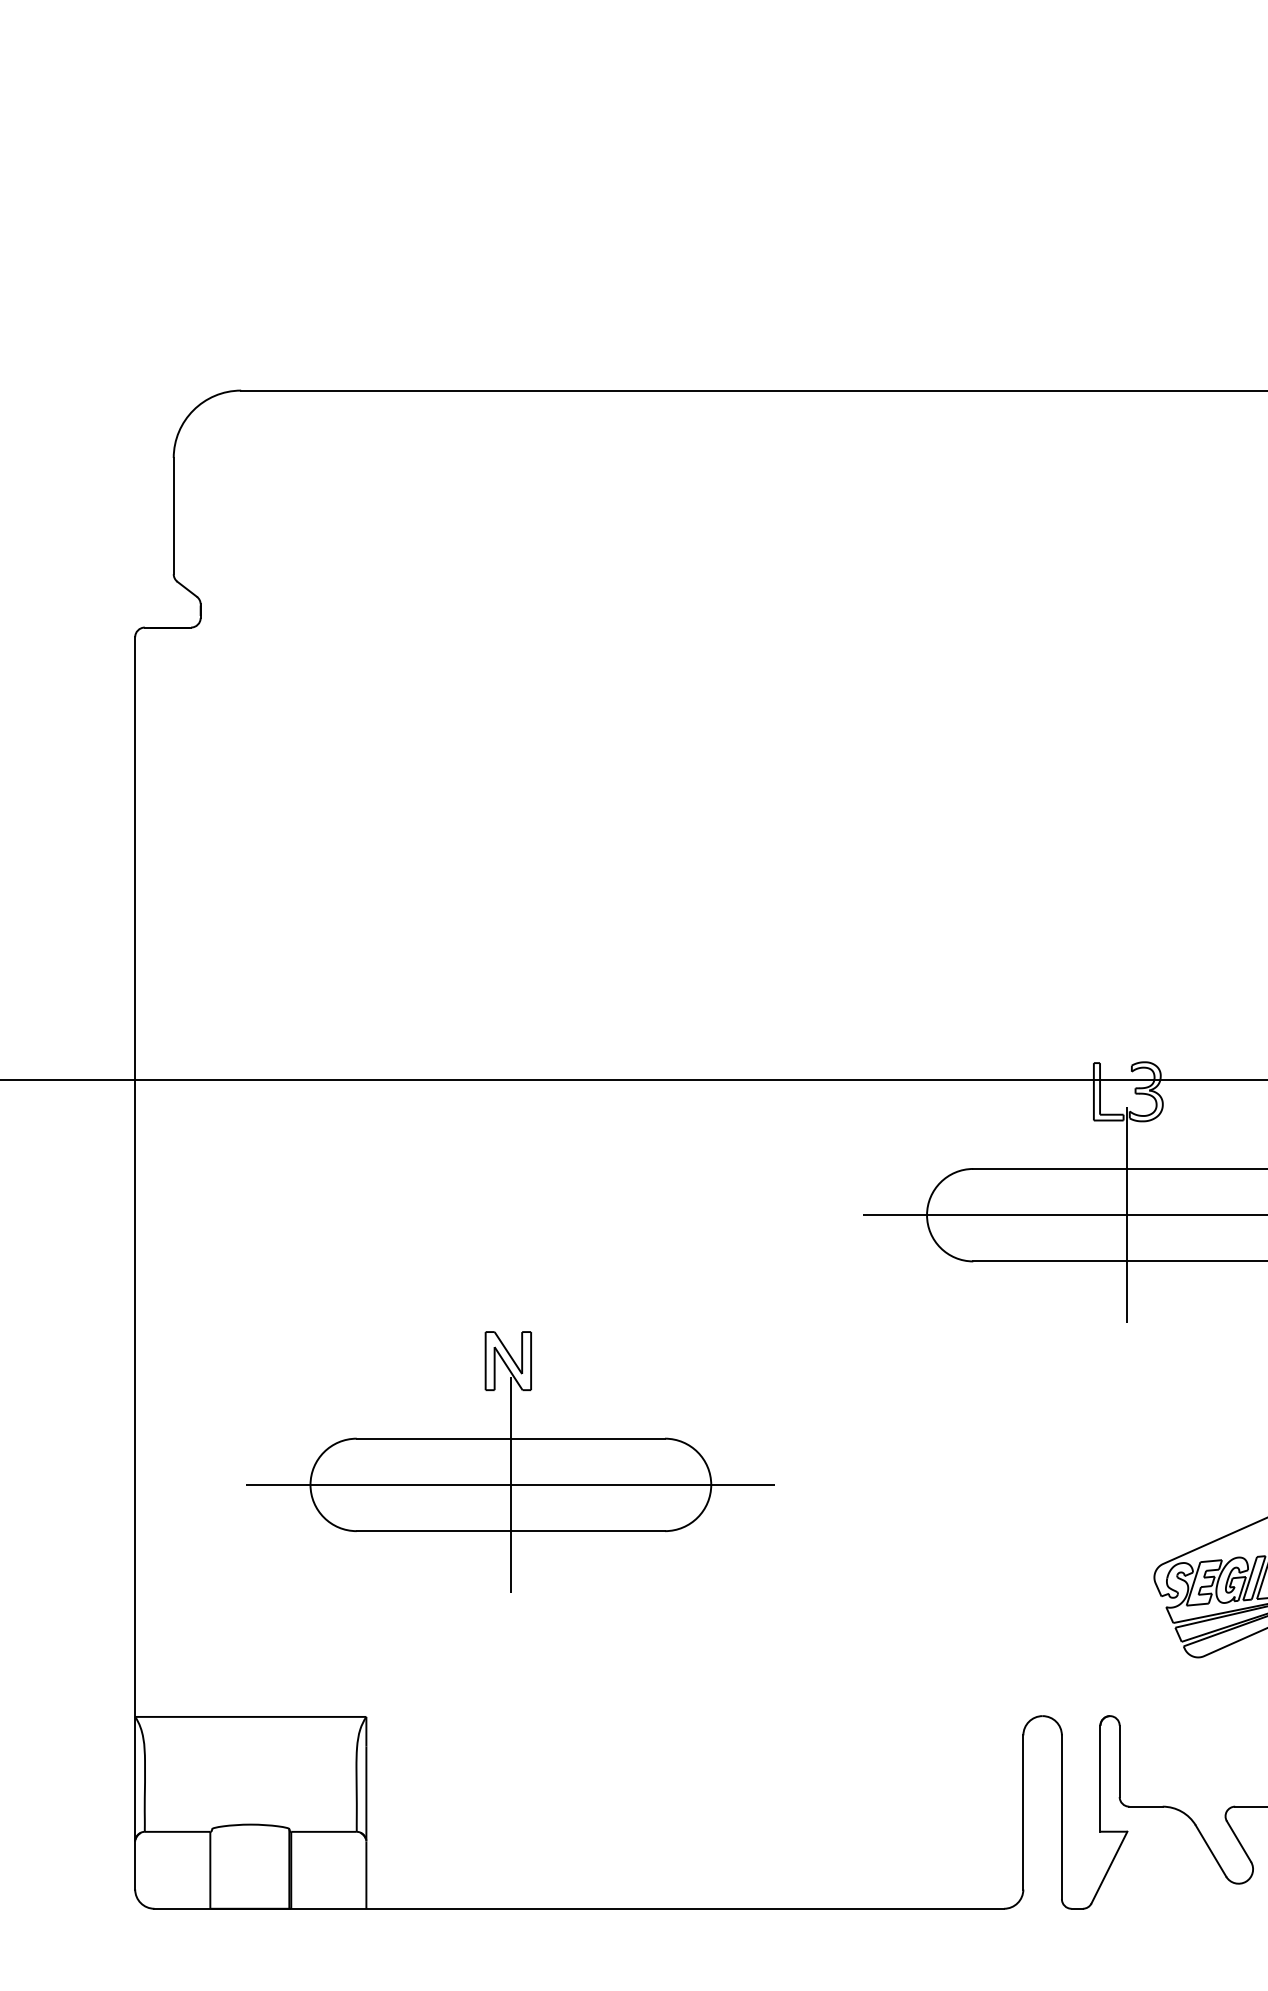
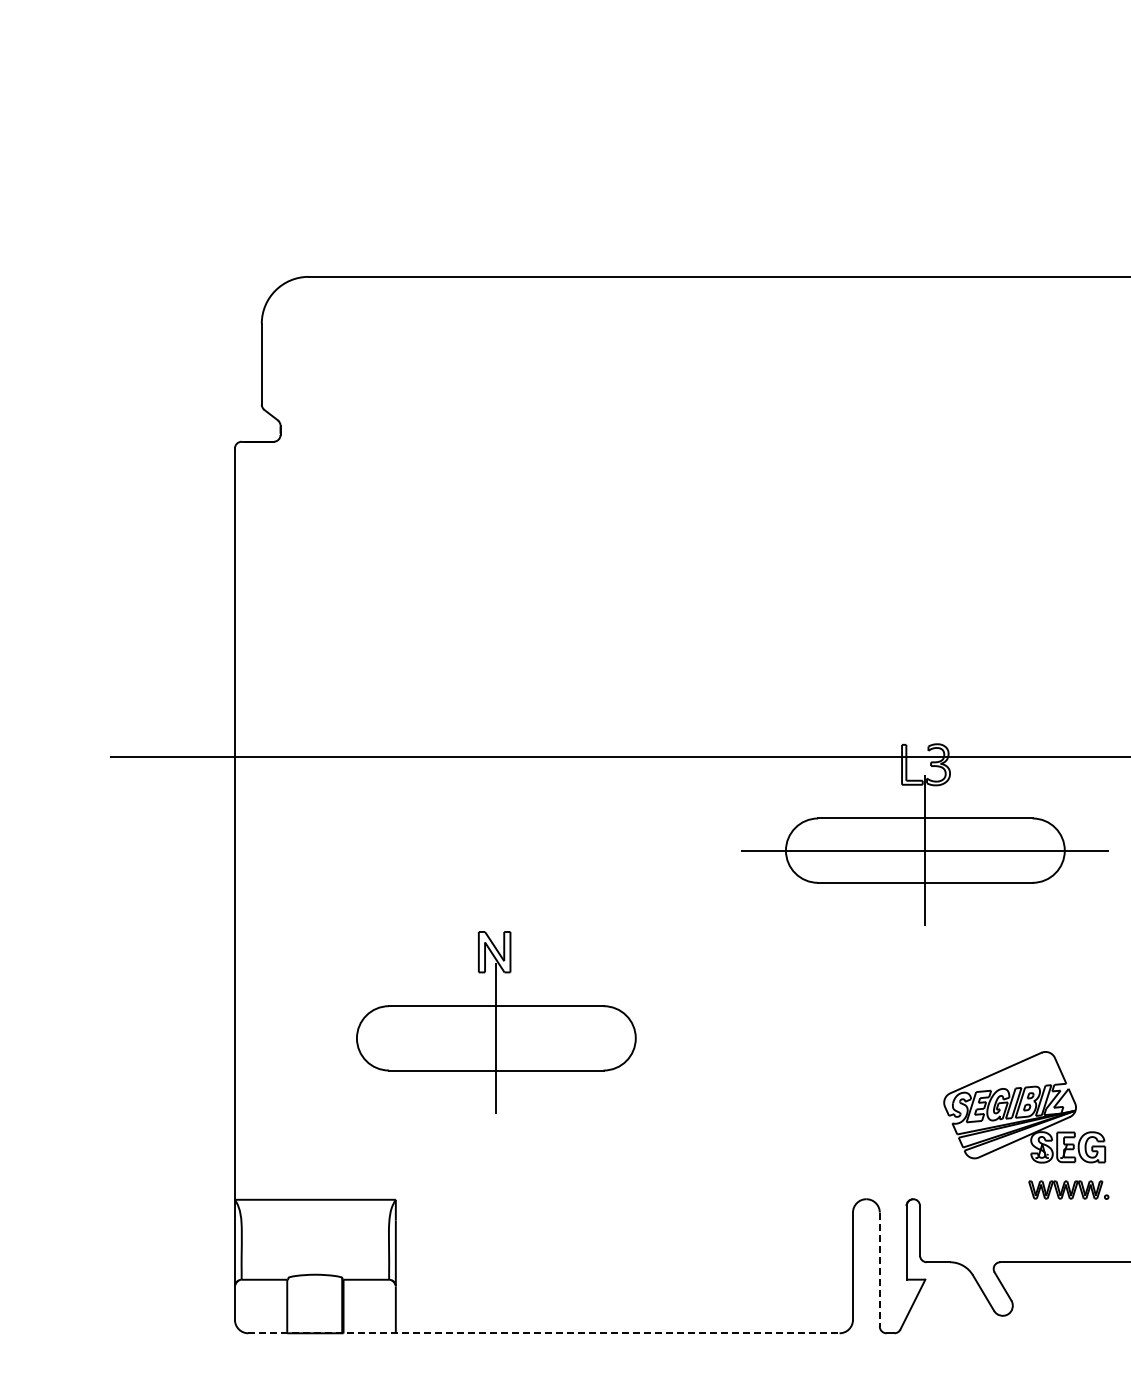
line: (511, 1485) -> (496, 1038), removed
line: (1061, 1817) -> (879, 1269), solid -> dashed
line: (578, 1909) -> (543, 1333), solid -> dashed

